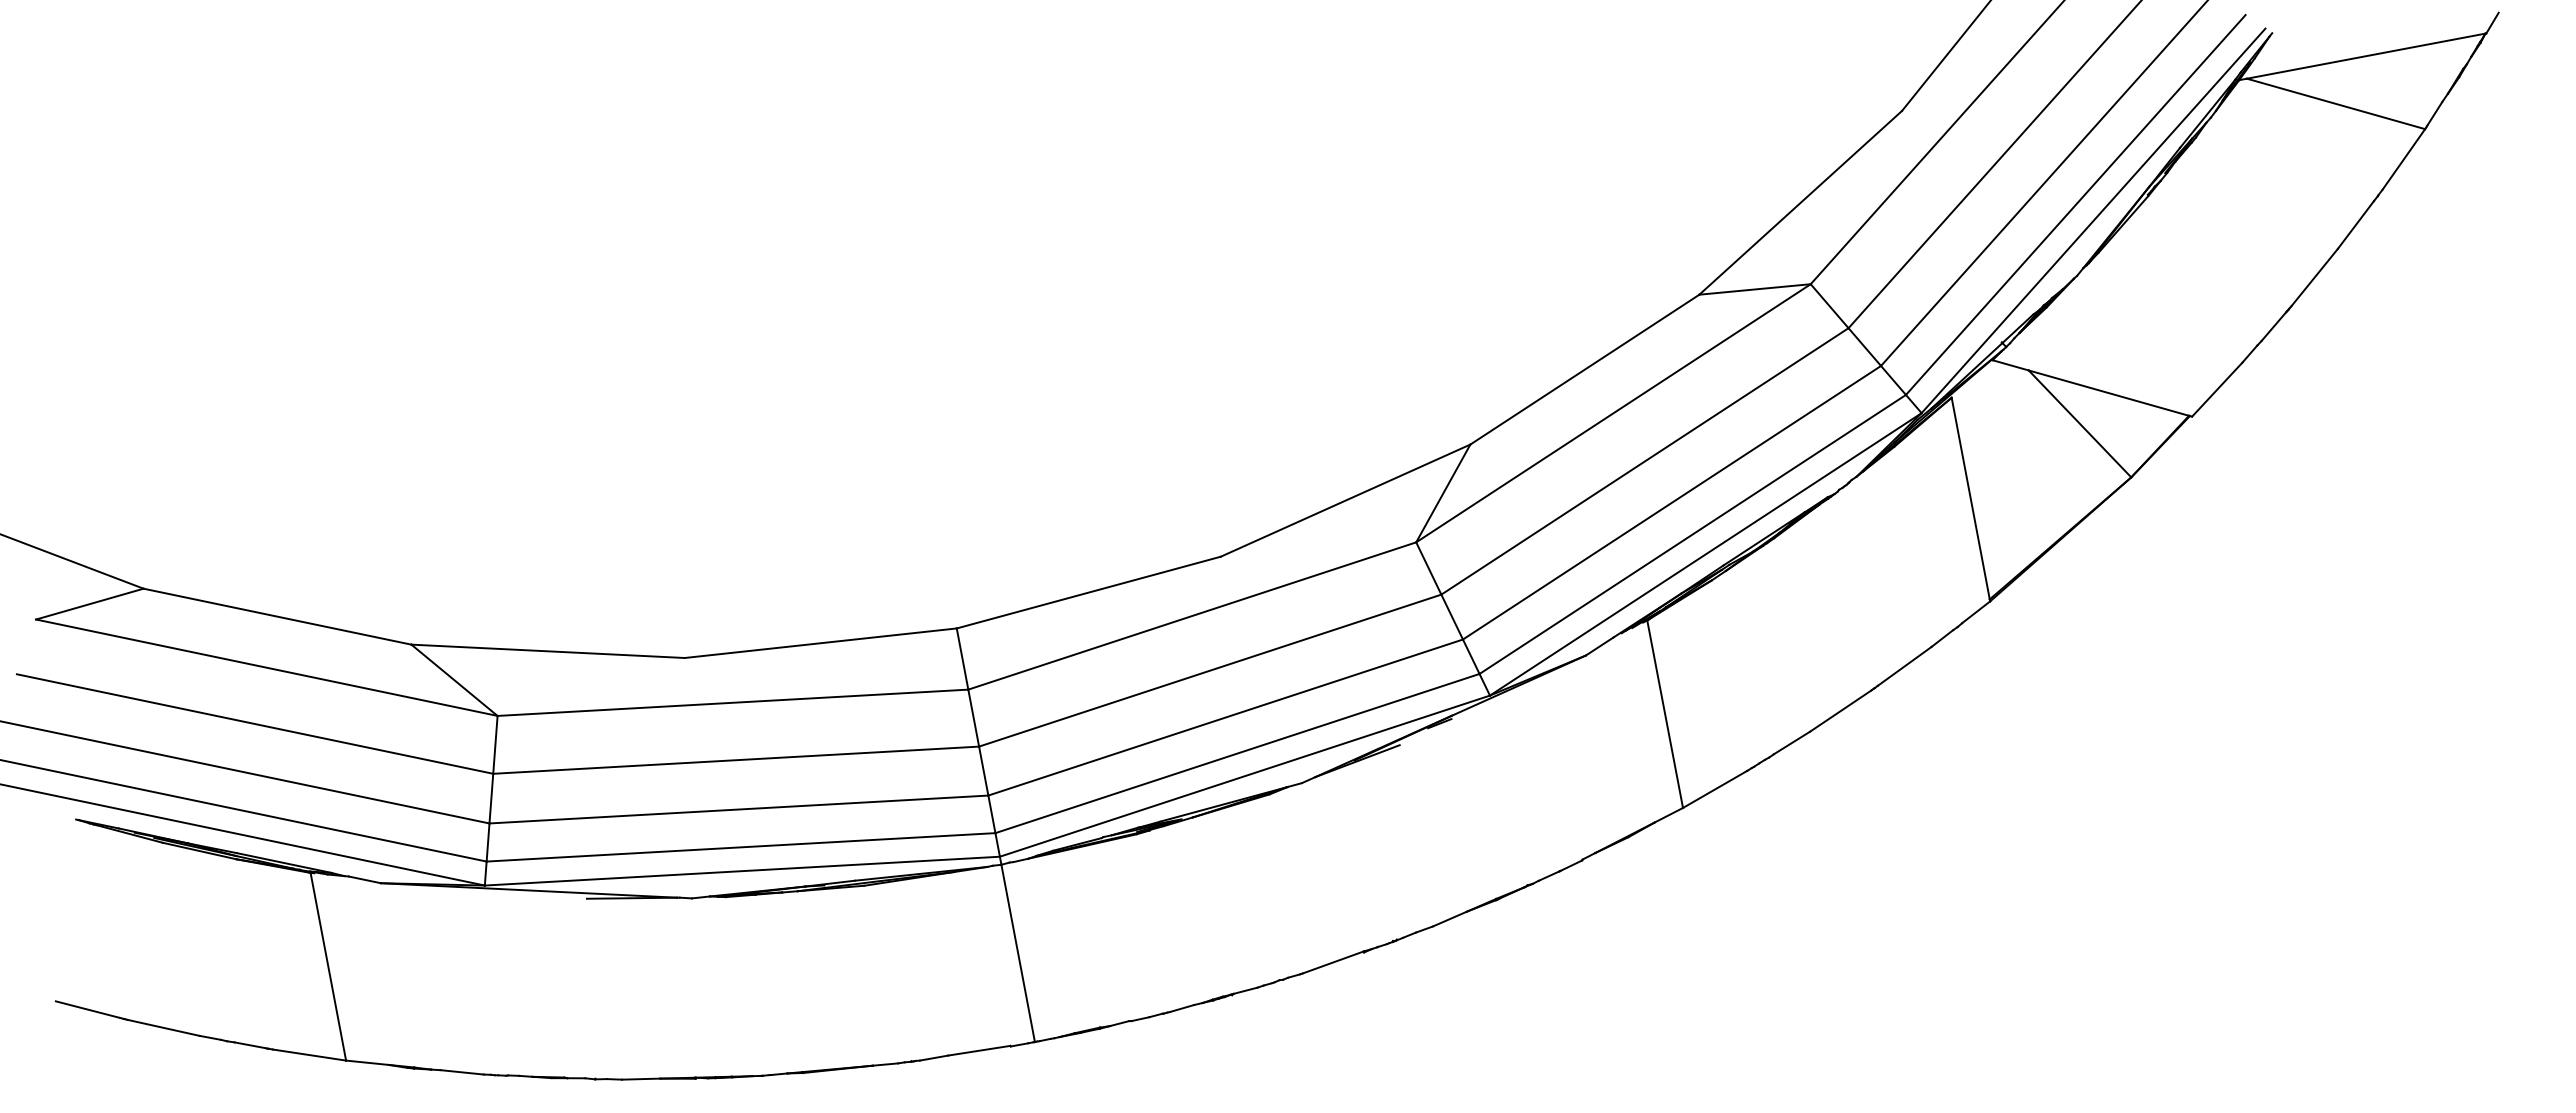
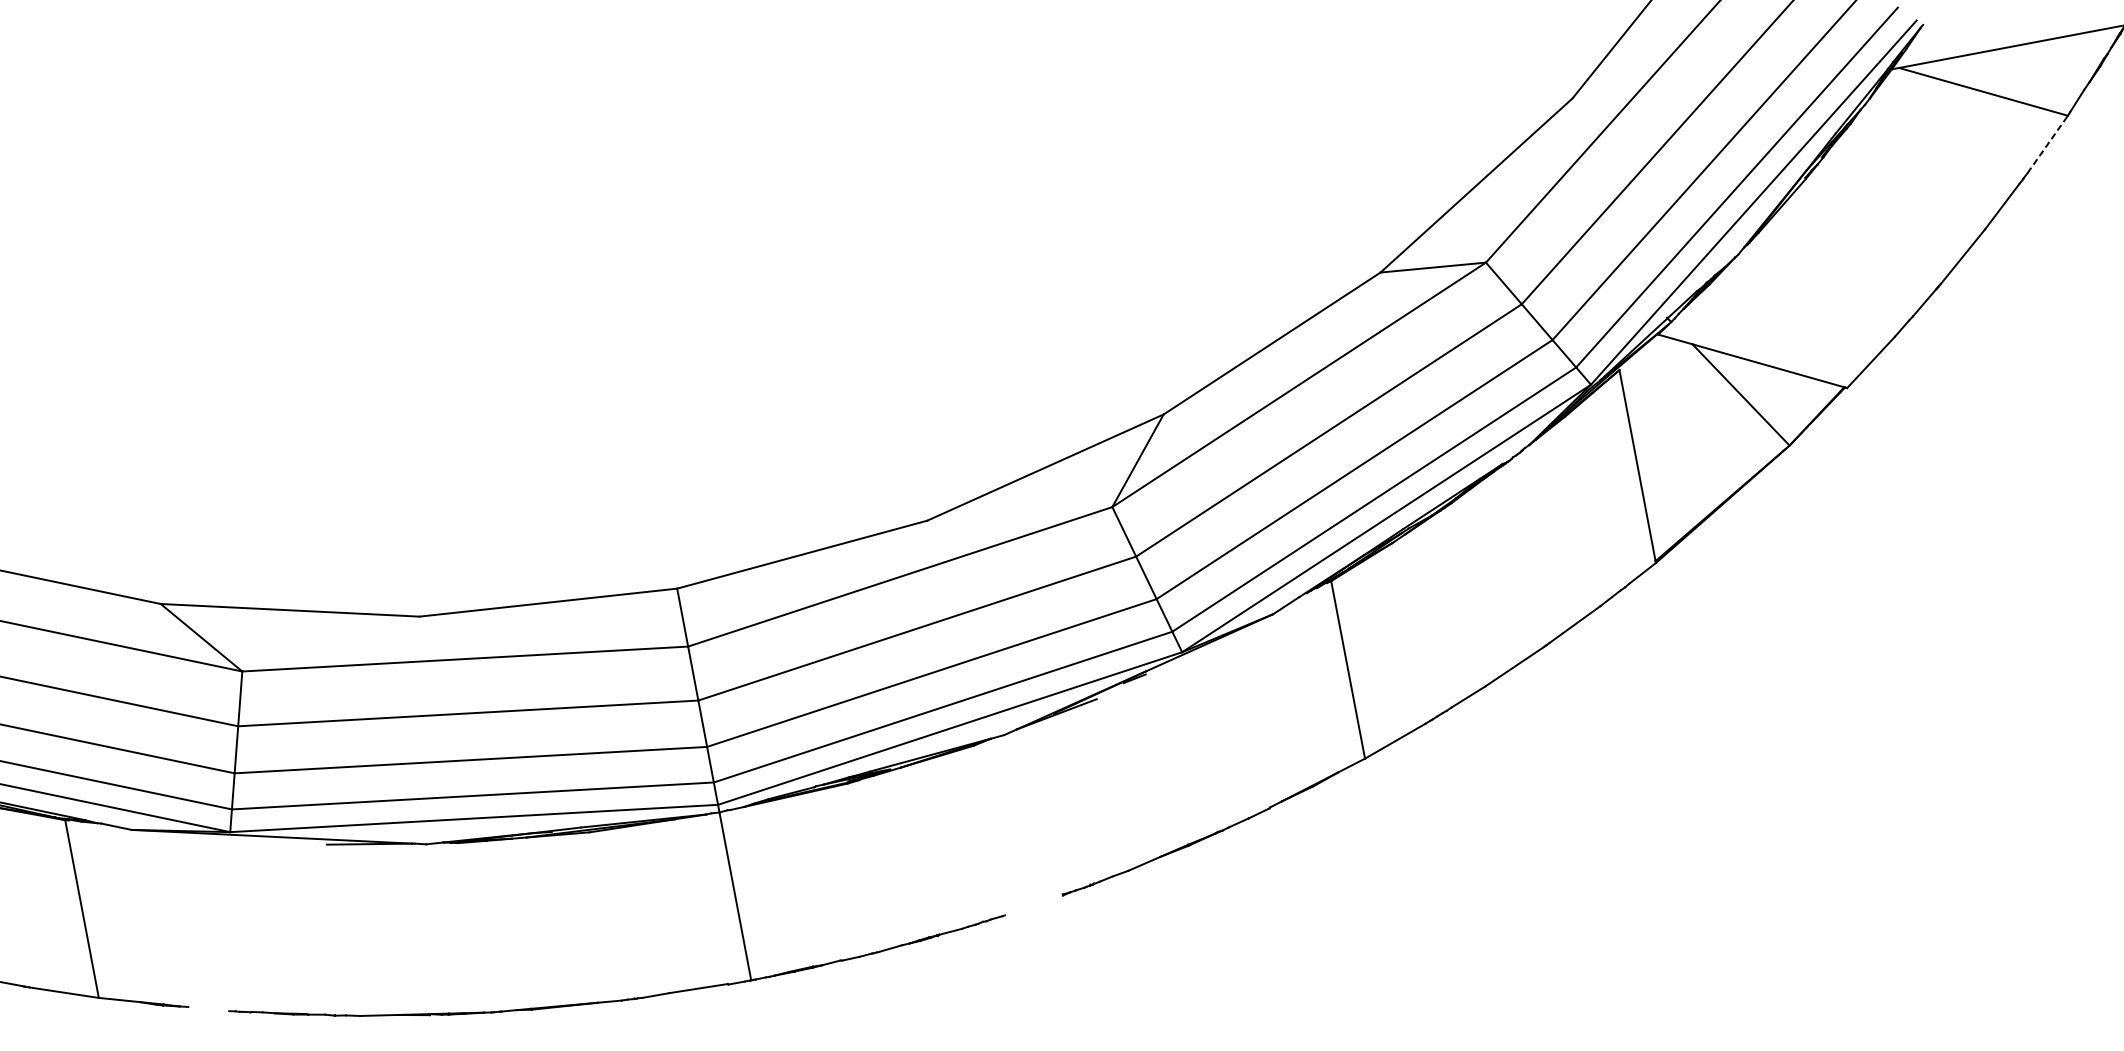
line: (2404, 159) -> (2048, 144), solid -> dashed
line: (1332, 962) -> (1033, 905), removed
line: (461, 1072) -> (208, 1009), removed

